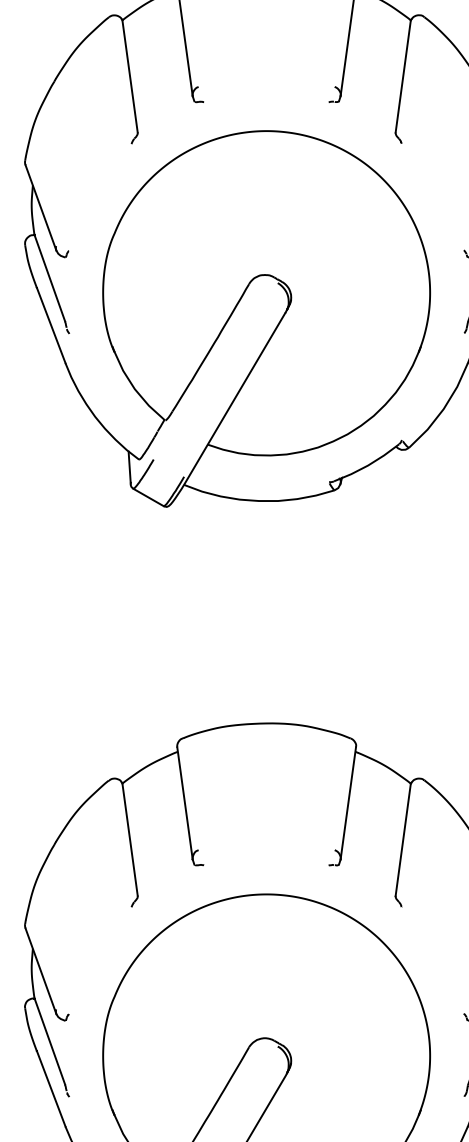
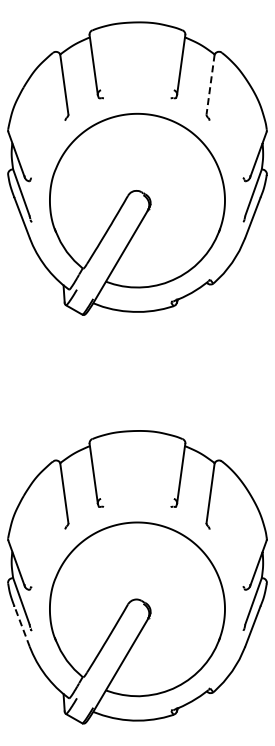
line: (403, 78) -> (210, 85), solid -> dashed
line: (50, 1088) -> (21, 626), solid -> dashed

